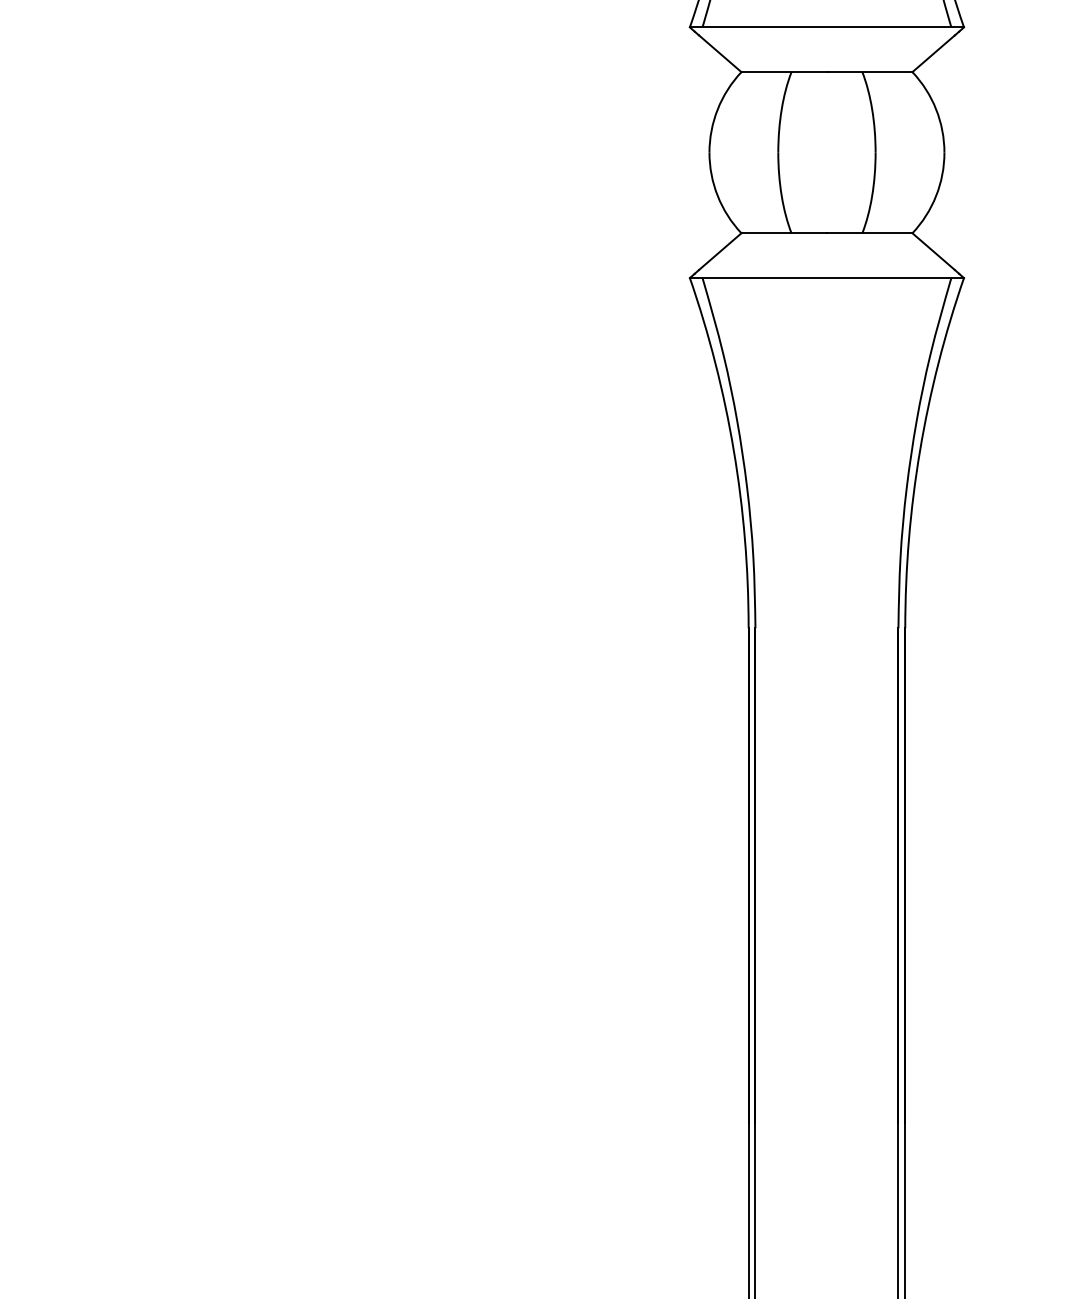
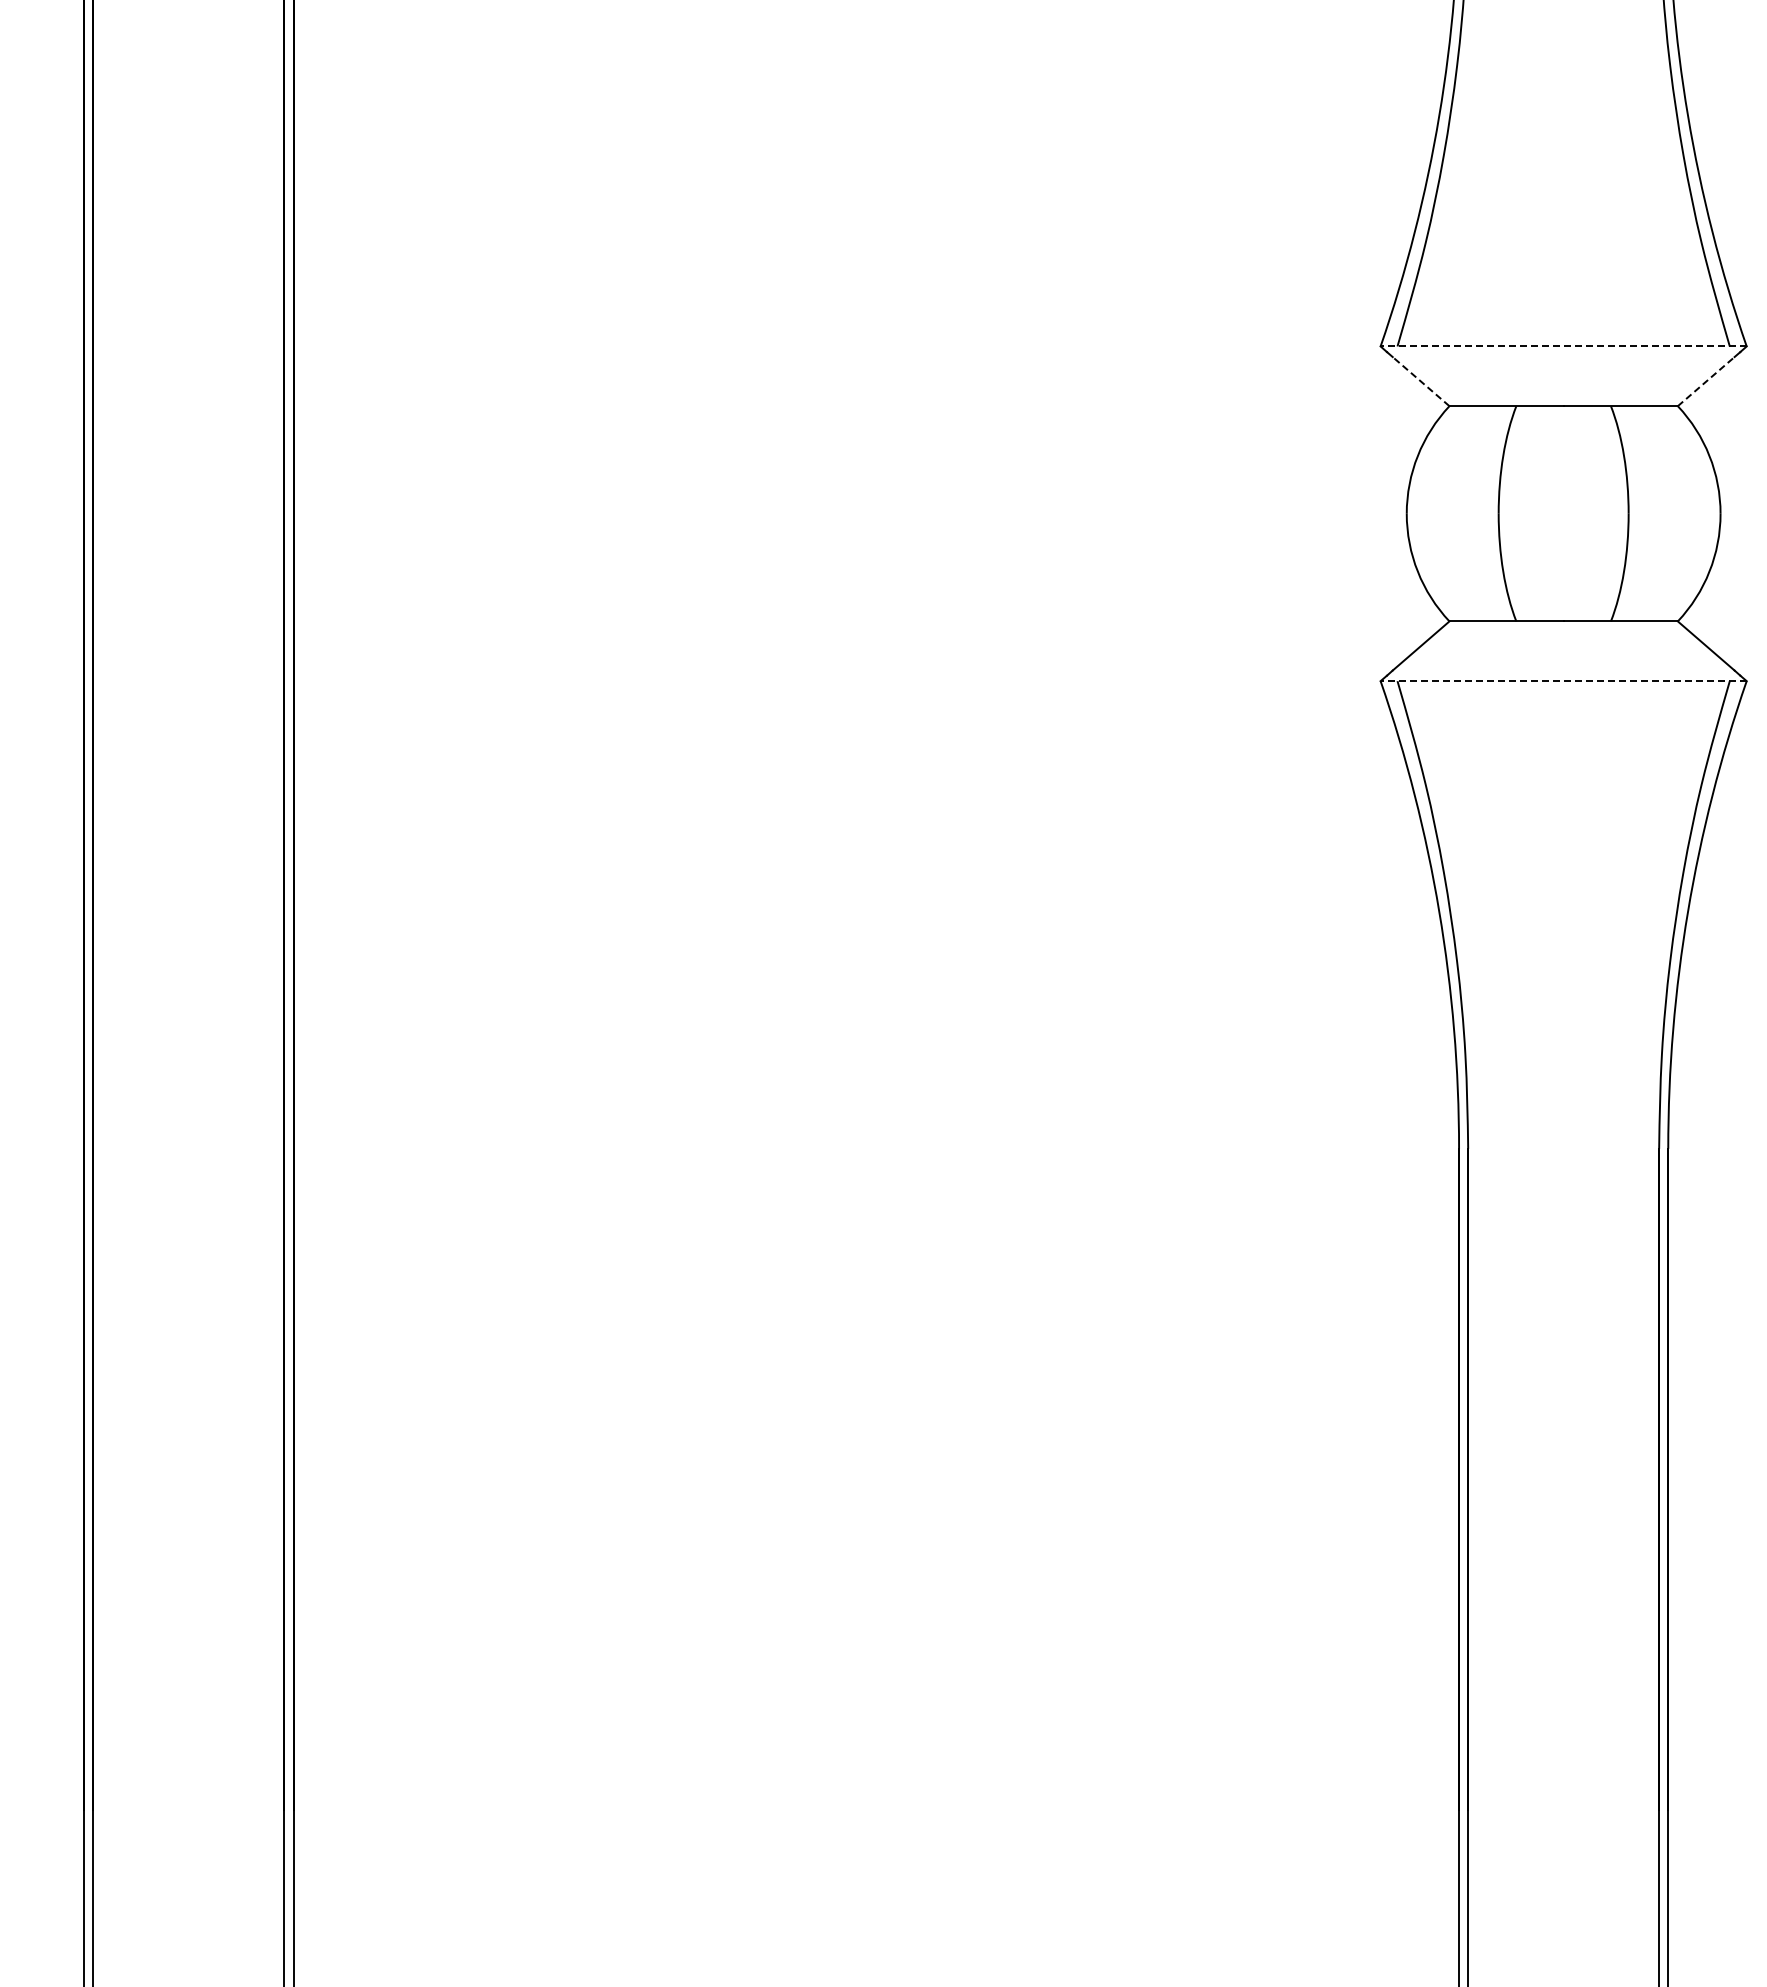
line: (826, 27) -> (1563, 346), solid -> dashed
line: (720, 53) -> (1421, 381), solid -> dashed
line: (933, 53) -> (1706, 381), solid -> dashed
line: (826, 278) -> (1563, 681), solid -> dashed

